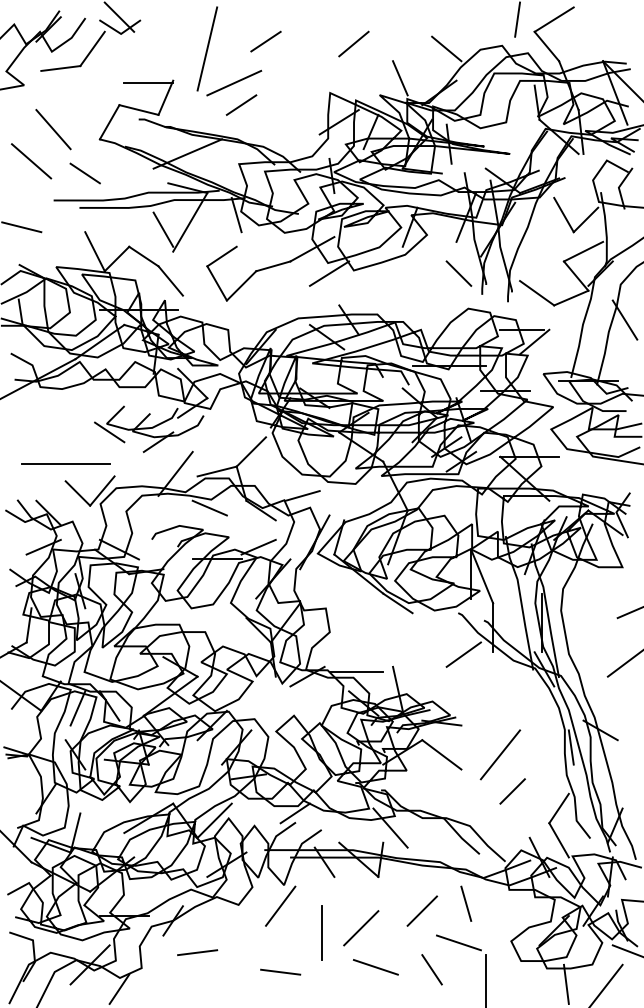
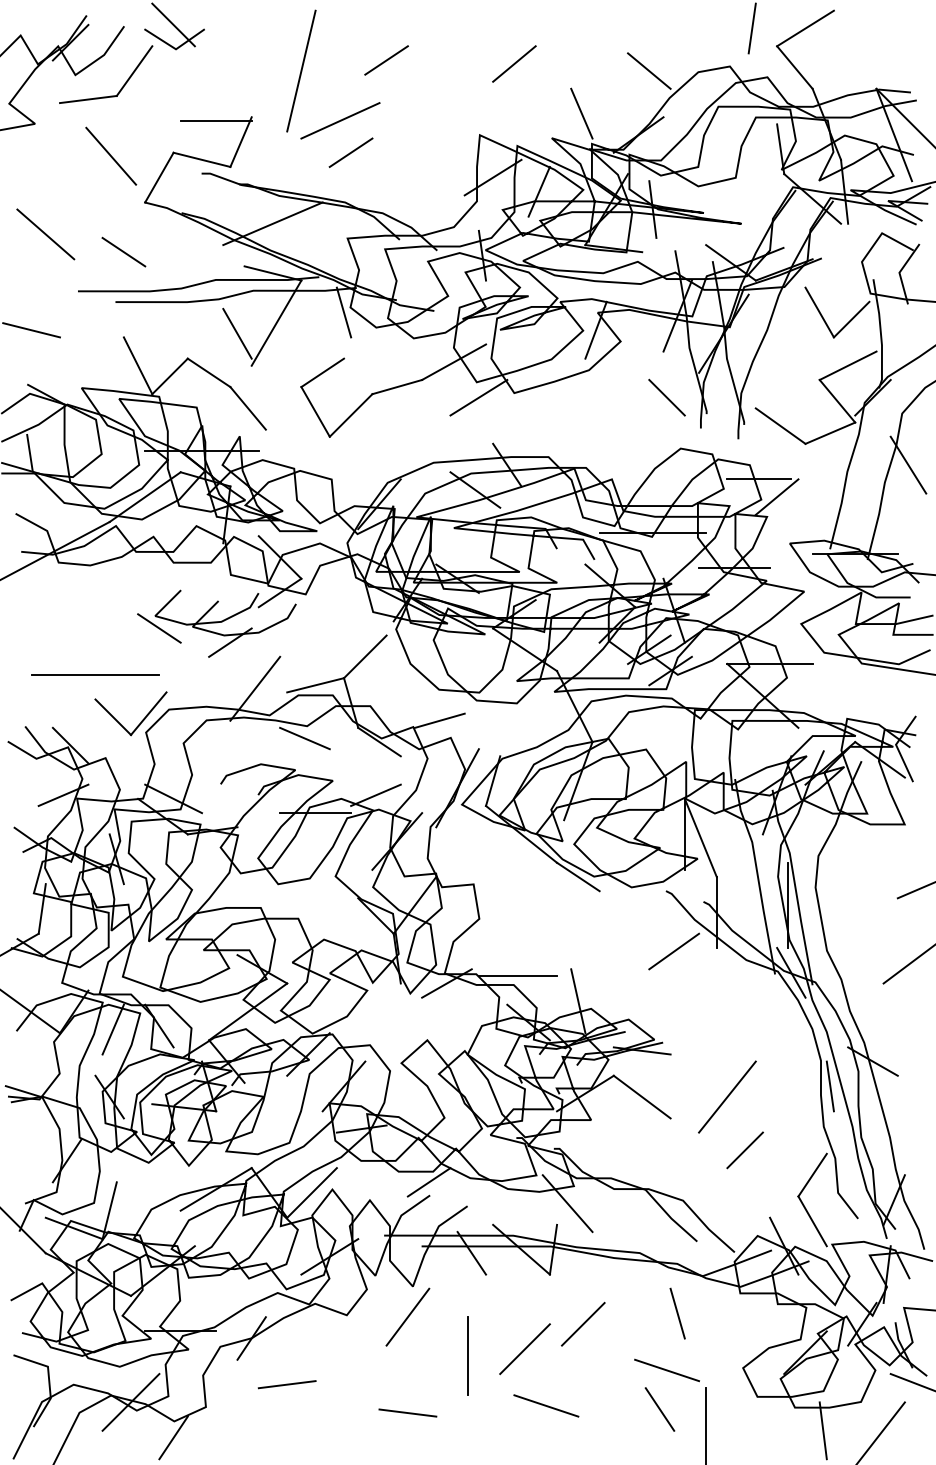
line: (53, 129) -> (111, 156), moved
line: (422, 910) -> (583, 1323), moved
line: (431, 969) -> (659, 1409), moved

